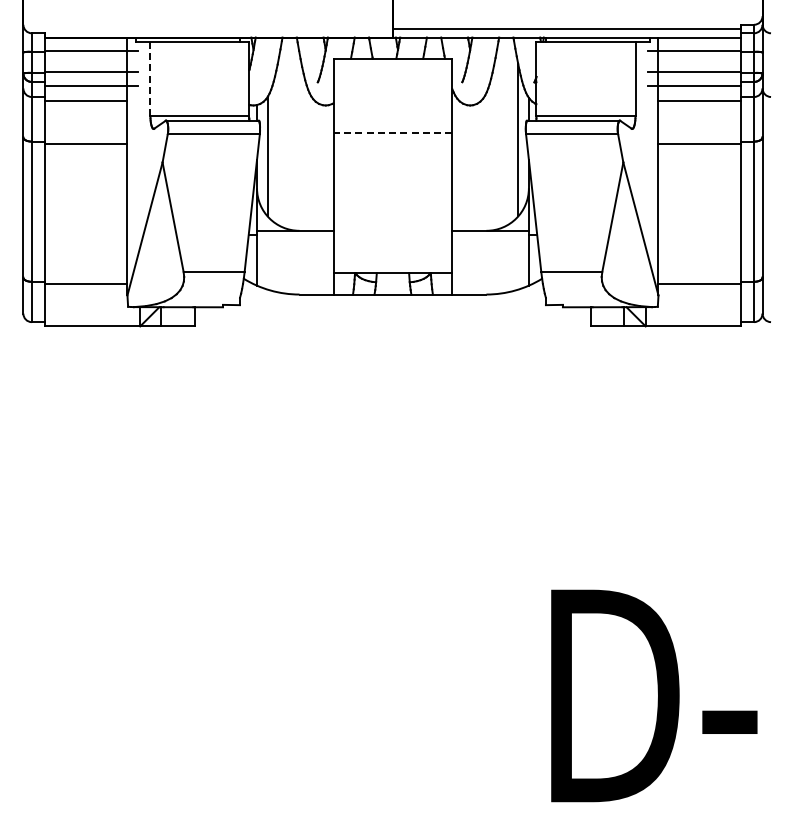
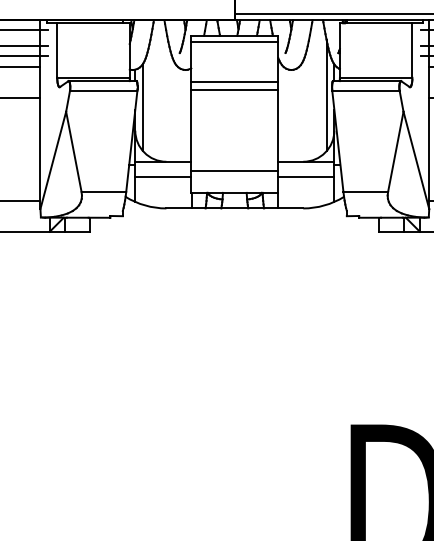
line: (392, 66) -> (234, 41), added
line: (150, 79) -> (57, 50), dashed -> solid
line: (392, 122) -> (234, 82), added
line: (392, 132) -> (234, 89), dashed -> solid
line: (392, 243) -> (234, 171), added
line: (295, 252) -> (163, 177), added
line: (490, 252) -> (306, 177), added

